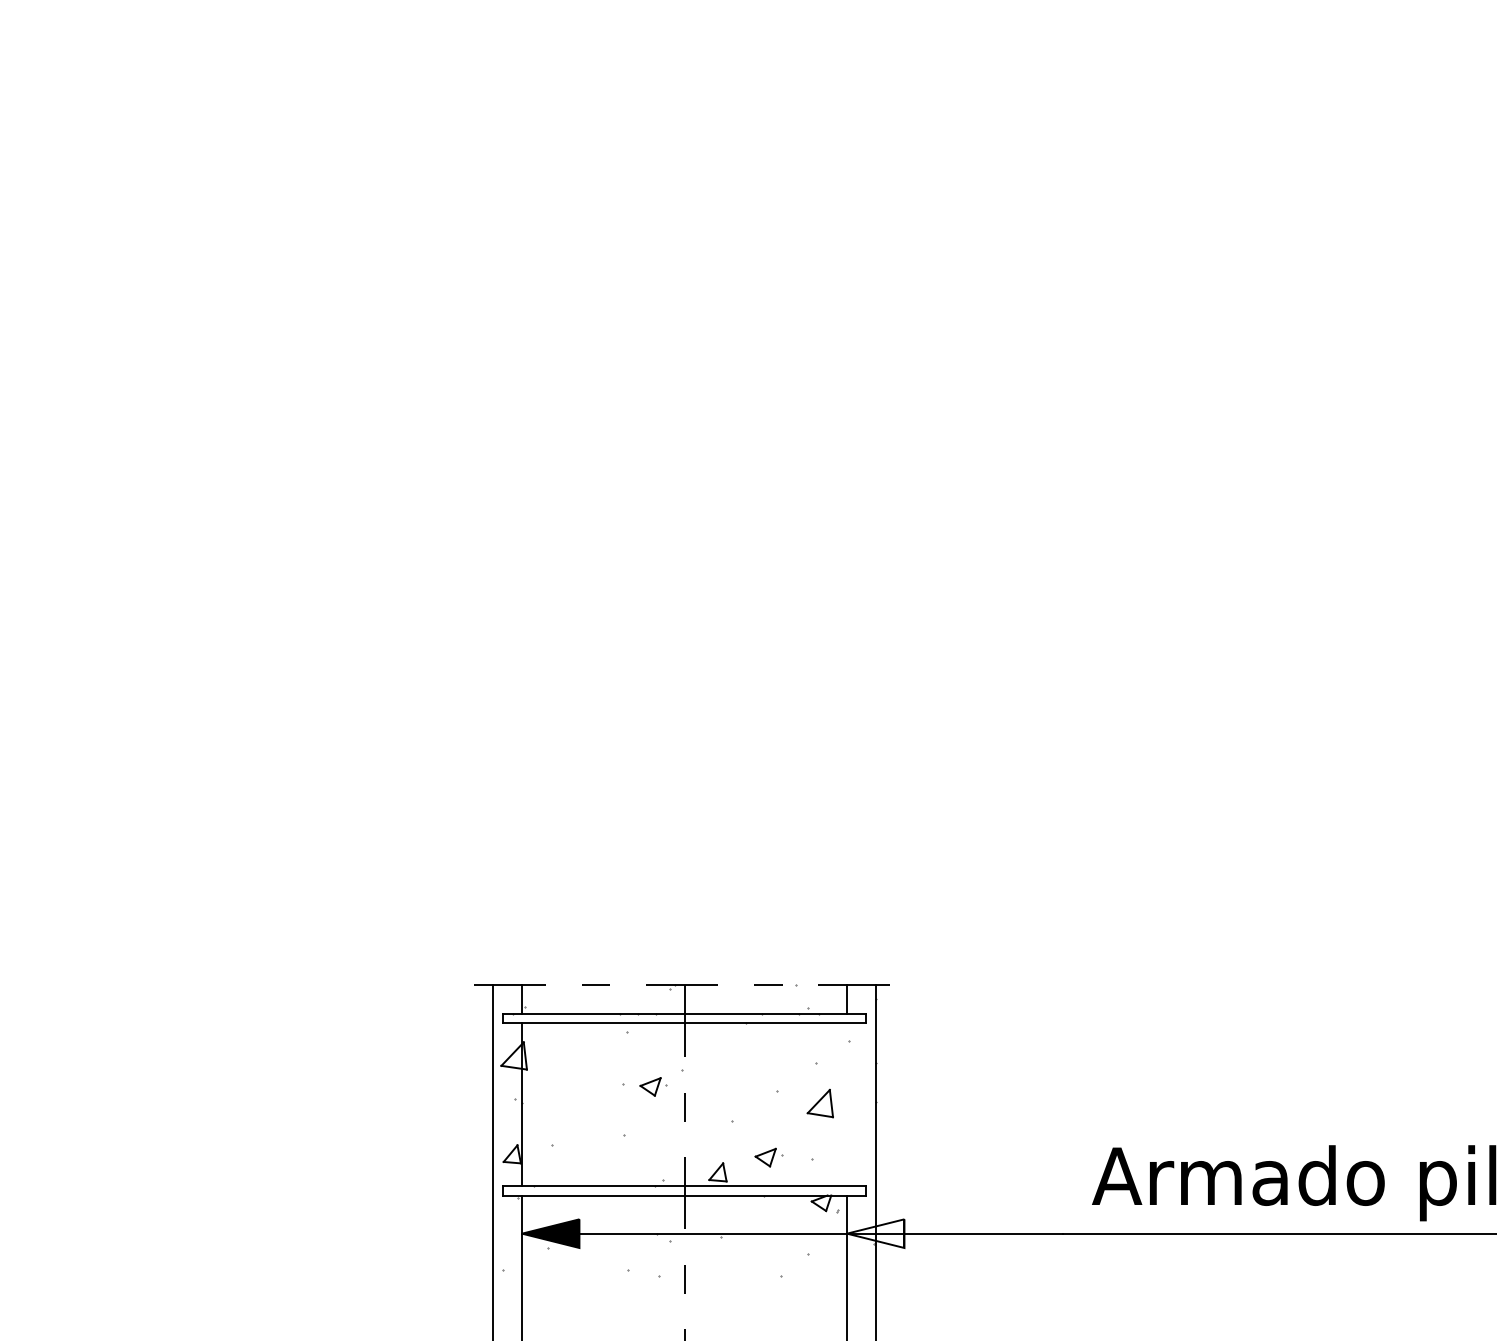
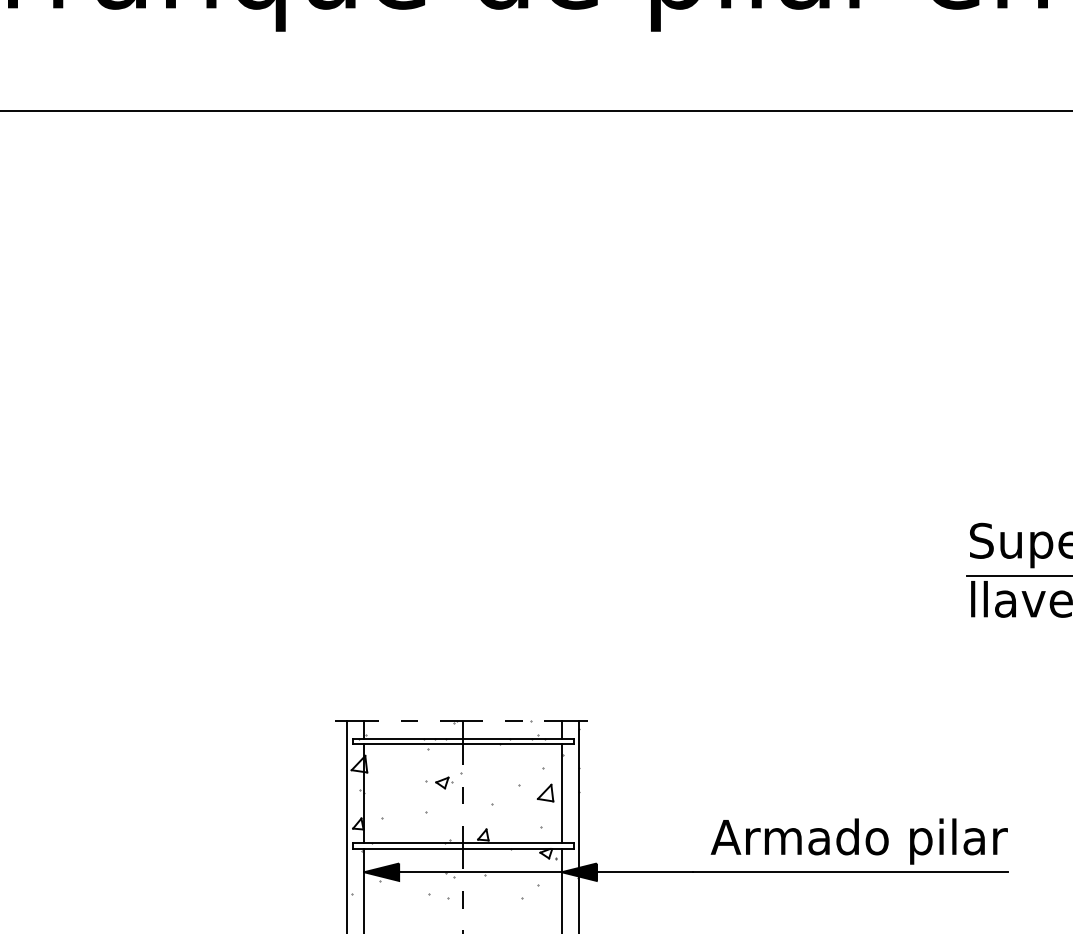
line: (846, 1104) -> (561, 793), added
part: (769, 1156) -> (514, 825), removed
fill: (874, 1232) -> (578, 871), added

